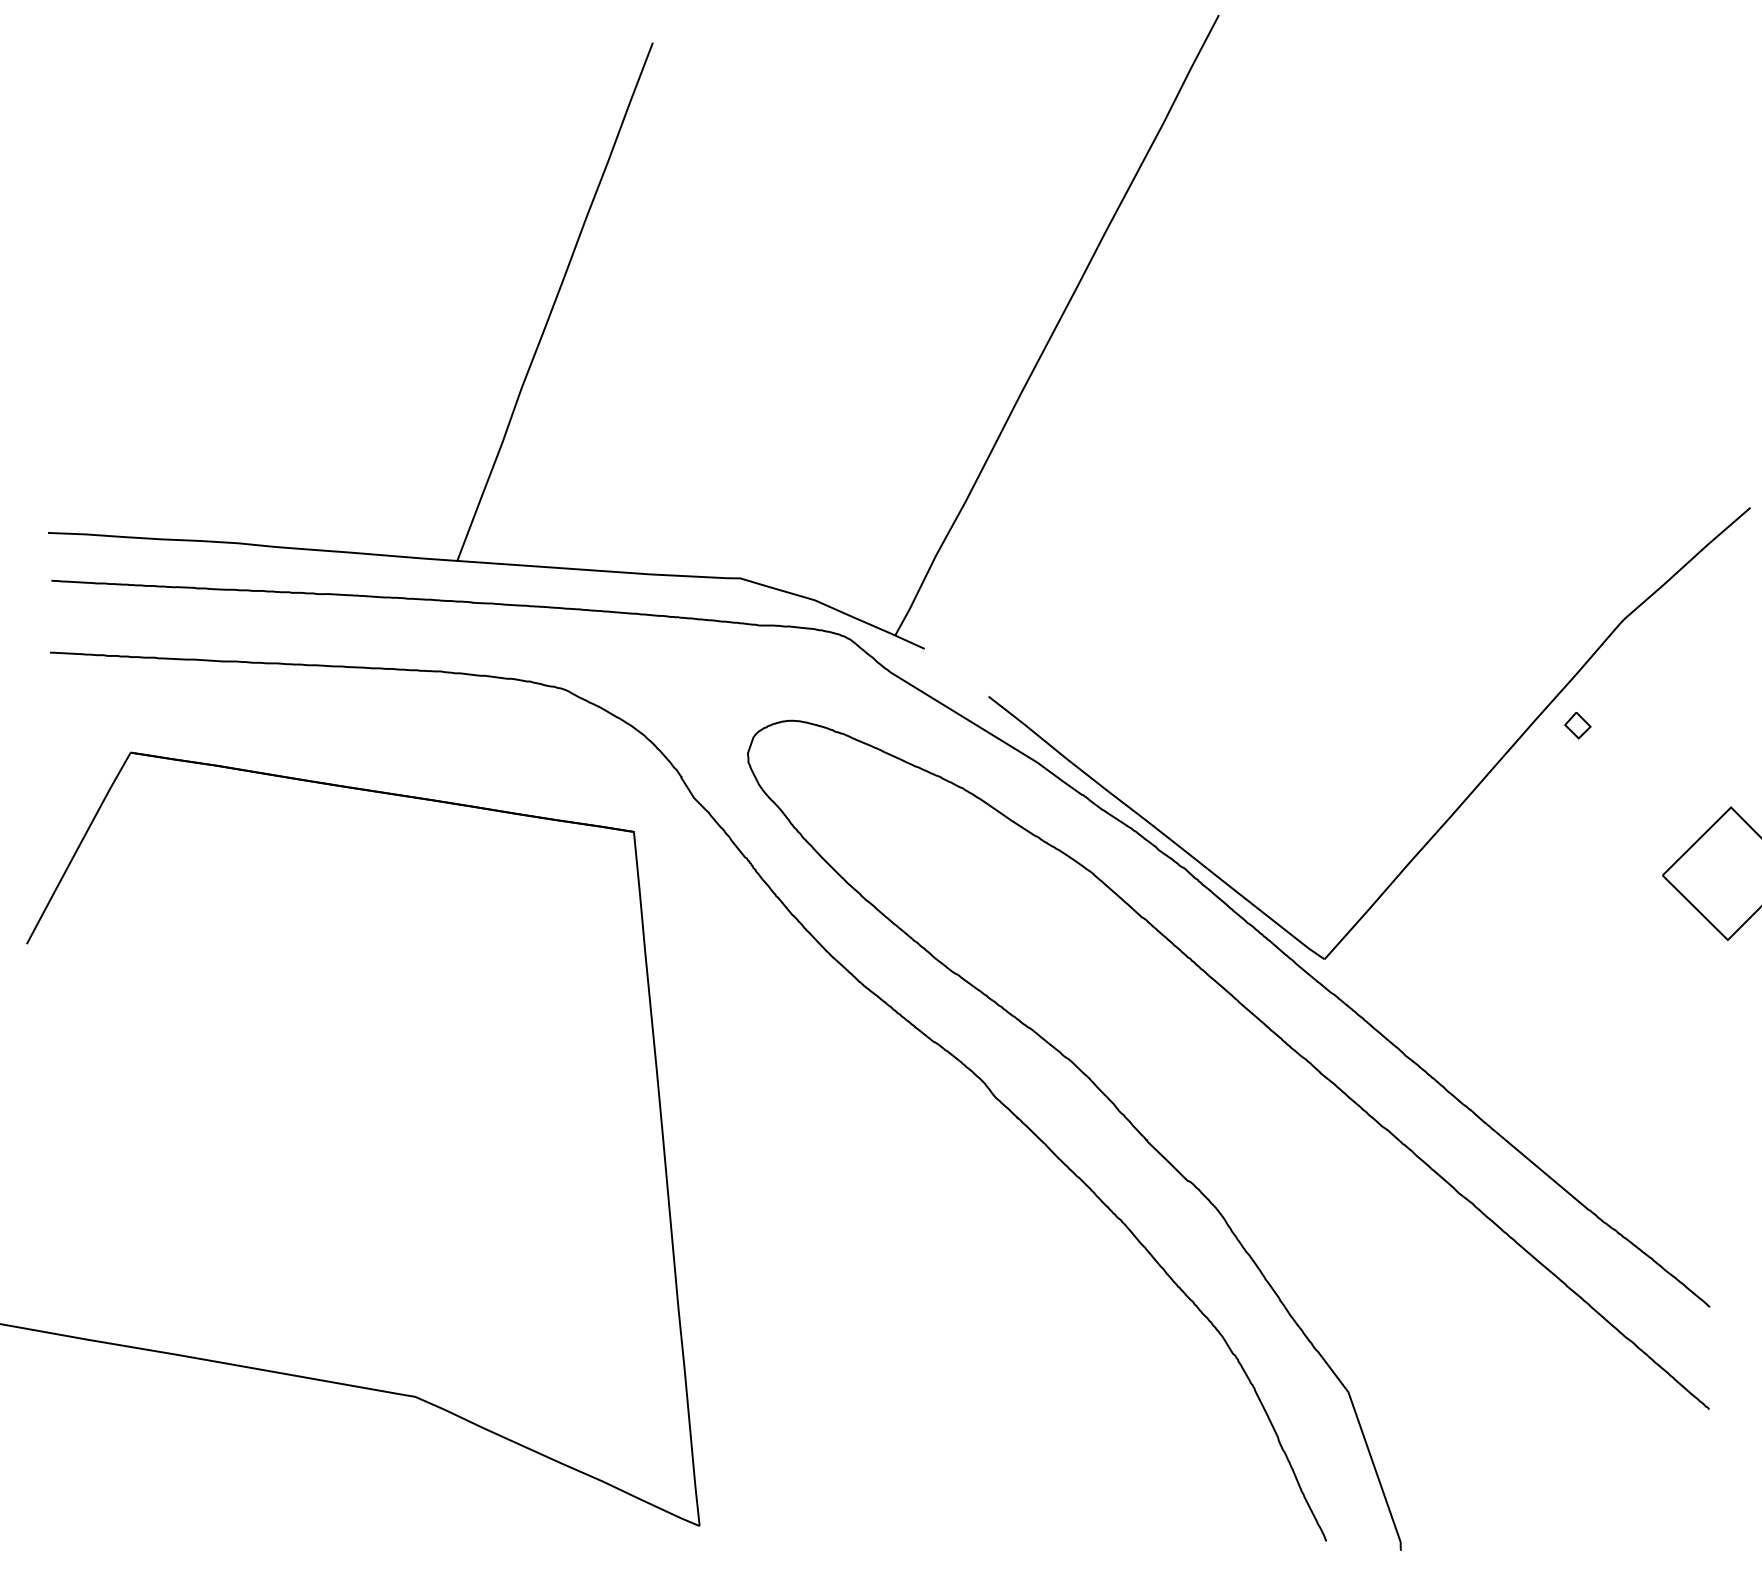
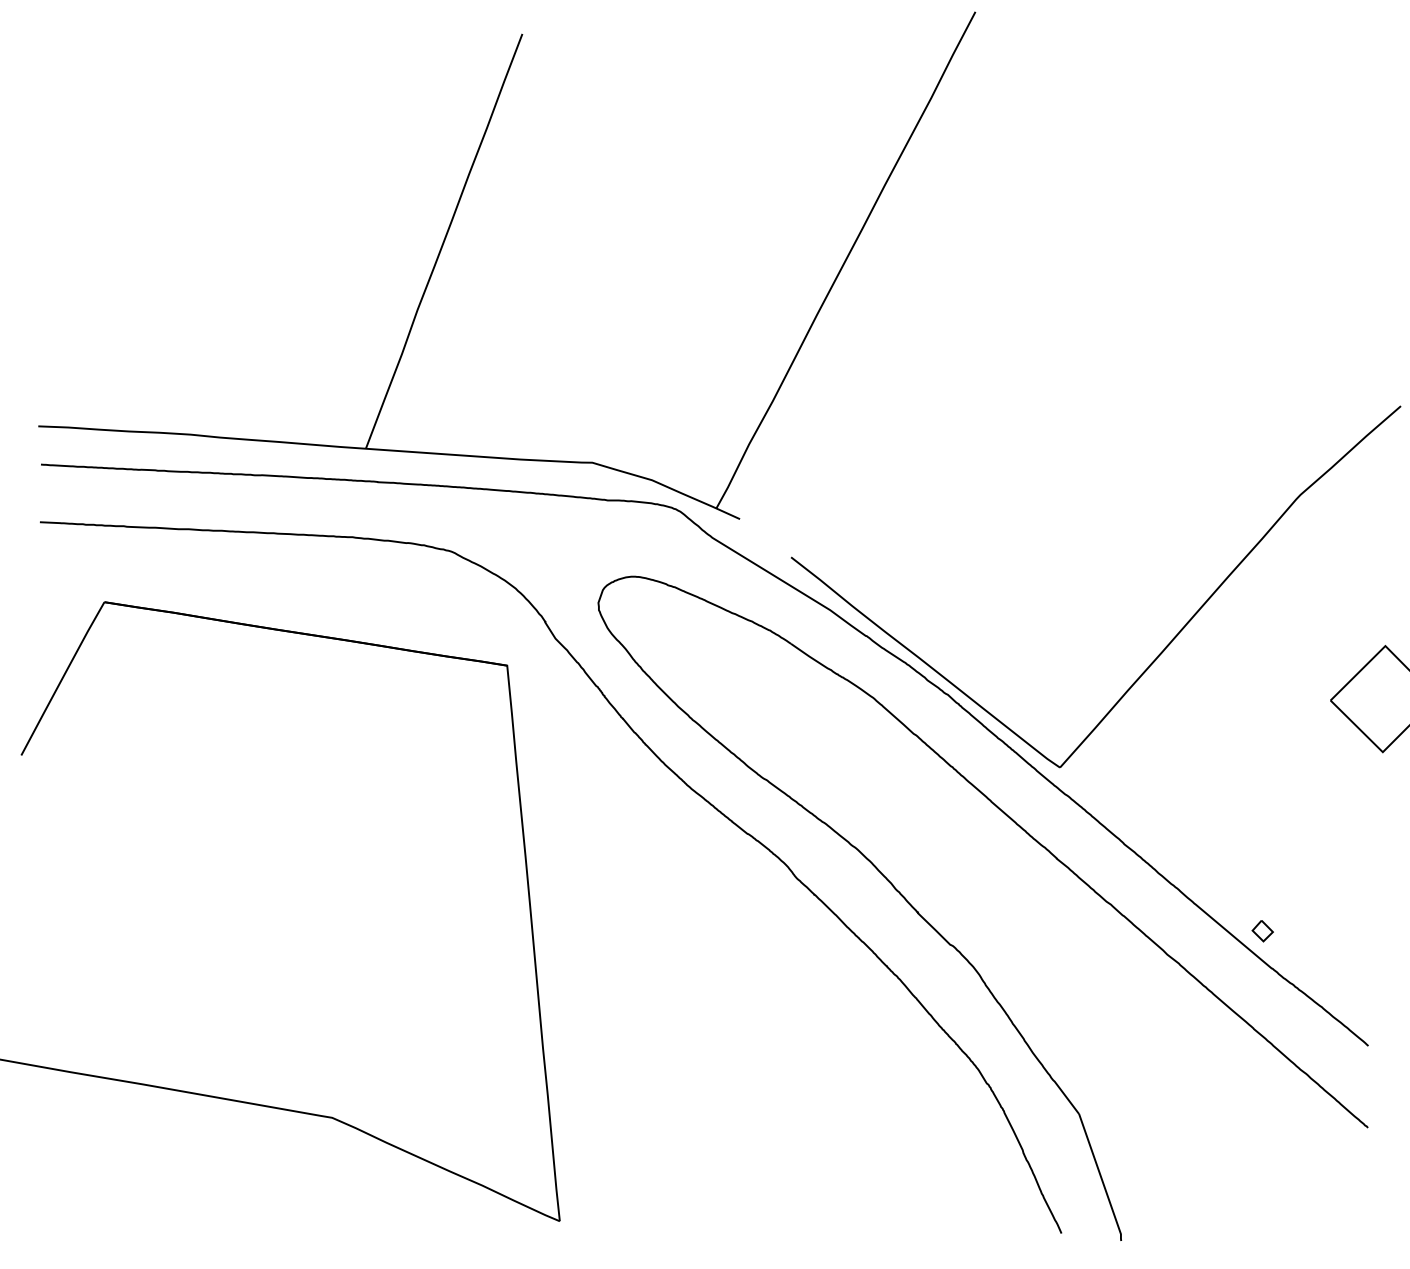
part: (1577, 725) -> (1262, 931), moved

